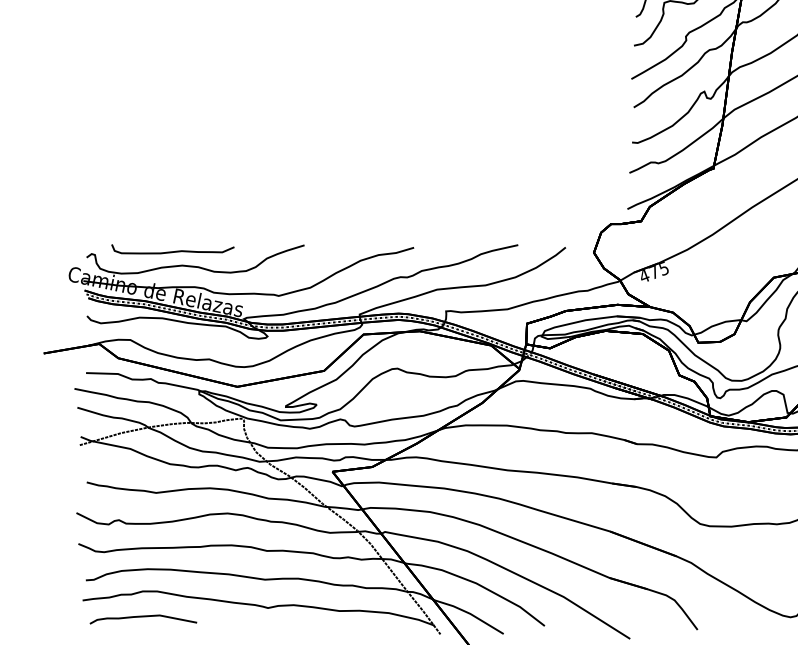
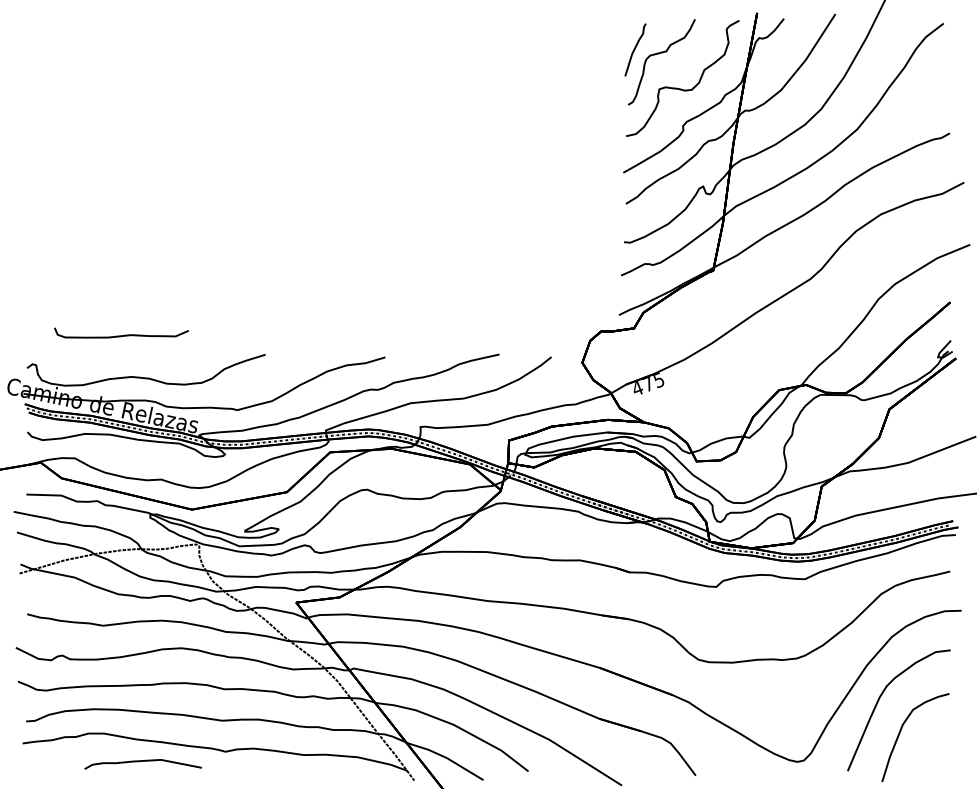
curve: (172, 251) -> (121, 335), moved
curve: (142, 616) -> (142, 761), moved

